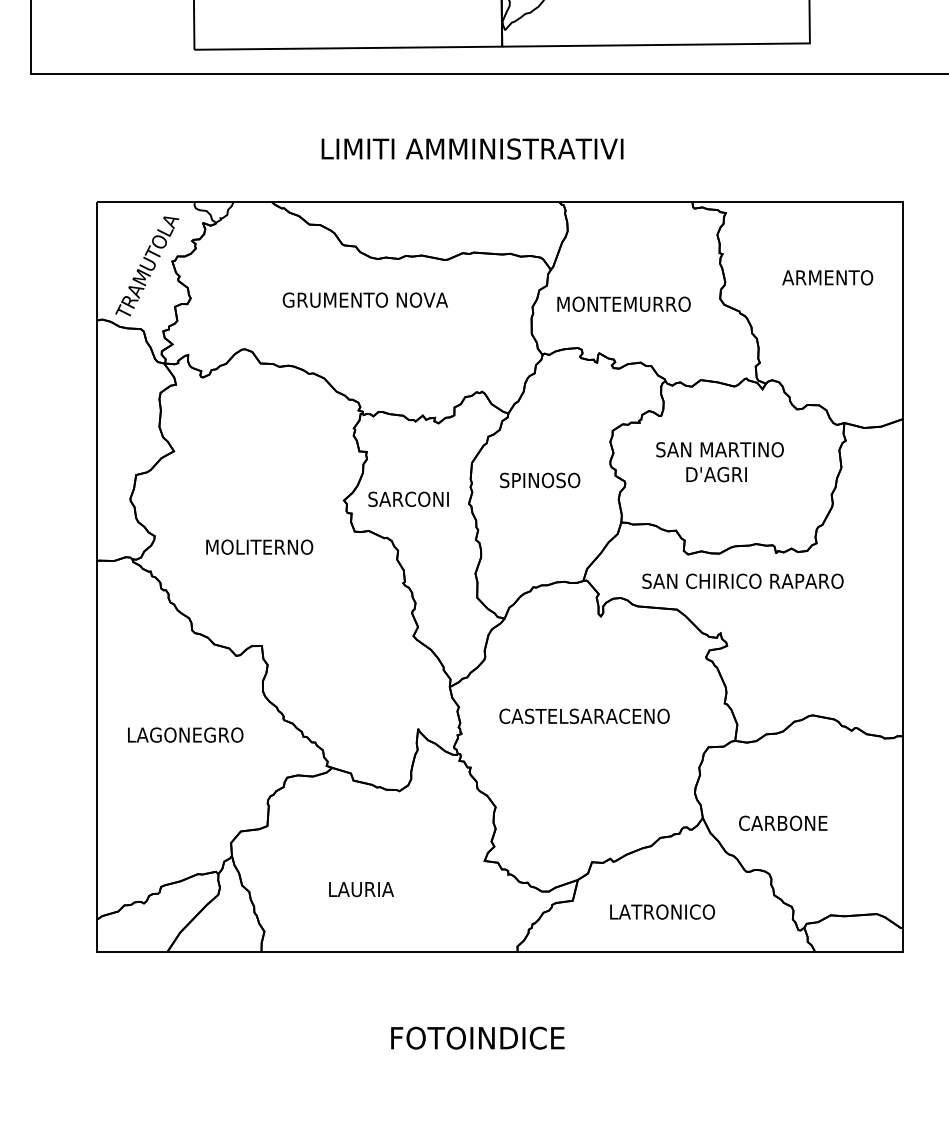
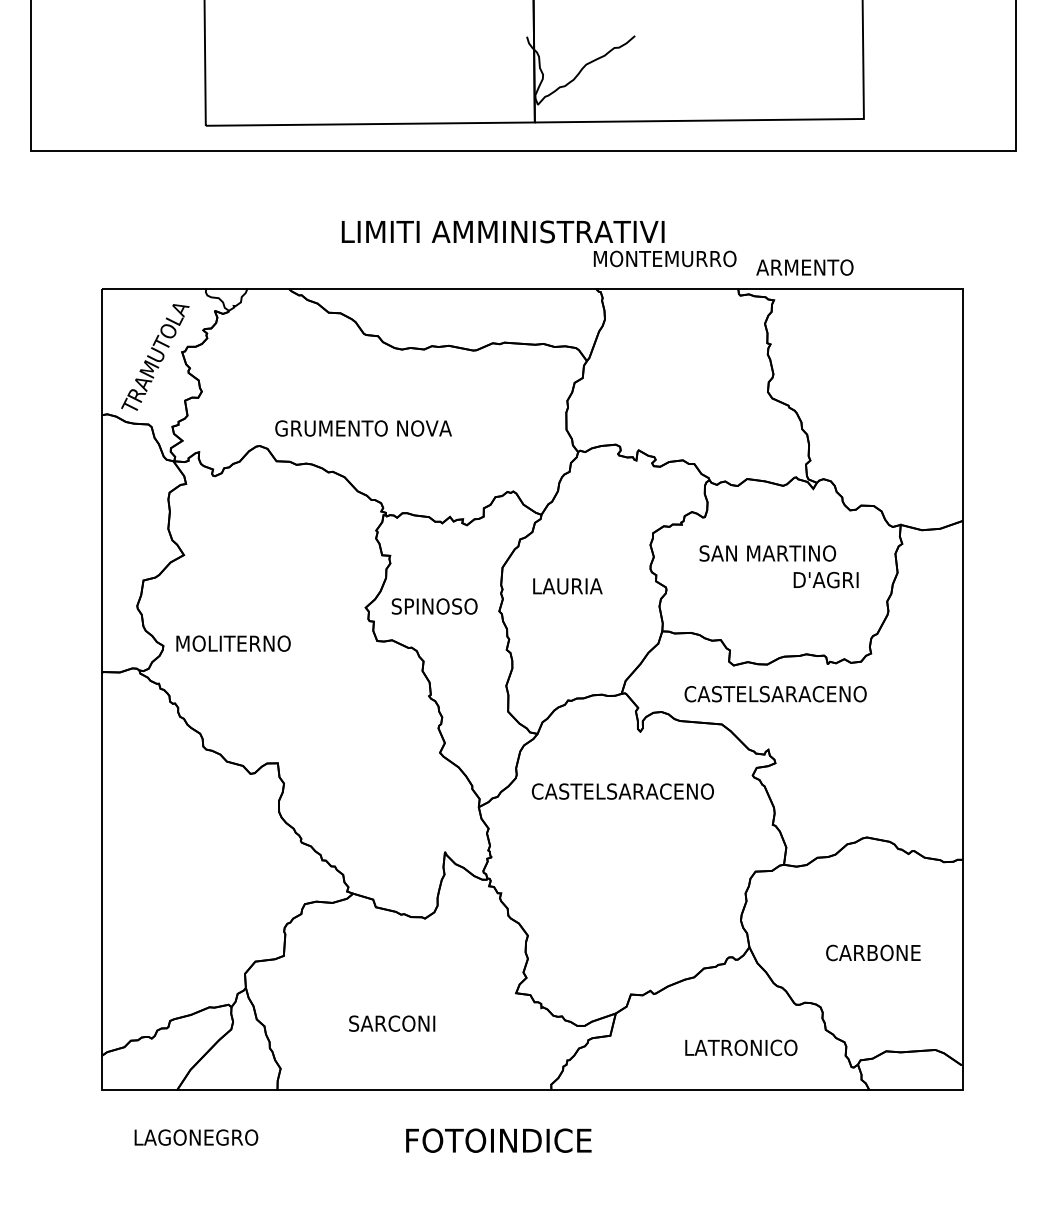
text: (827, 277) -> (804, 267), moved
text: (365, 300) -> (363, 428), moved
text: (623, 303) -> (664, 258), moved
text: (716, 474) -> (825, 579), moved
text: (540, 480) -> (575, 586), SPINOSO -> LAURIA
text: (413, 499) -> (440, 606), SARCONI -> SPINOSO
text: (259, 547) -> (233, 643), moved
text: (742, 581) -> (791, 694), SAN CHIRICO RAPARO -> CASTELSARACENO
text: (584, 716) -> (622, 791), moved
text: (185, 735) -> (196, 1137), moved
text: (783, 822) -> (873, 952), moved
text: (369, 889) -> (392, 1023), LAURIA -> SARCONI
text: (662, 911) -> (741, 1047), moved
text: (477, 1038) -> (498, 1140), moved

